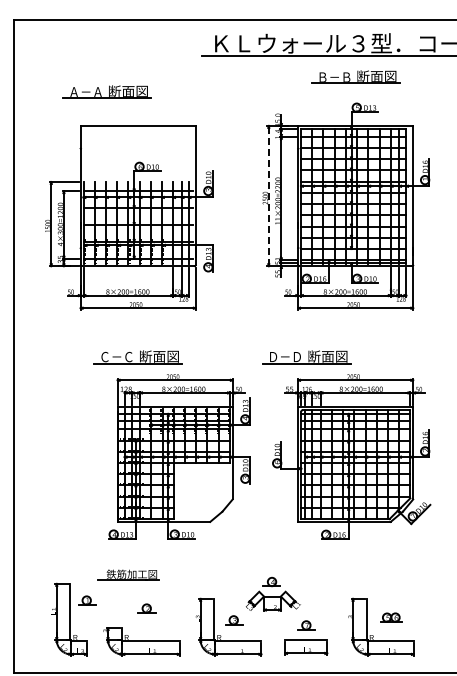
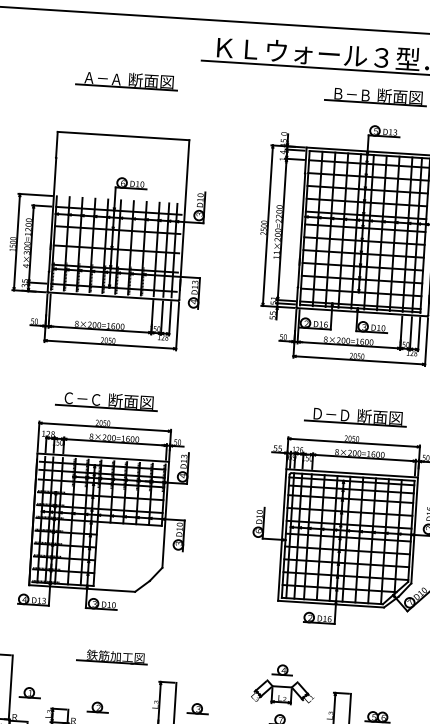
part: (106, 91) -> (126, 79), moved
line: (268, 195) -> (267, 225), dashed -> solid
part: (306, 357) -> (355, 416), moved
part: (179, 456) -> (104, 514), moved
part: (128, 574) -> (111, 656), moved
part: (273, 593) -> (283, 683), moved
part: (87, 600) -> (30, 692), moved
part: (146, 608) -> (97, 707), moved

